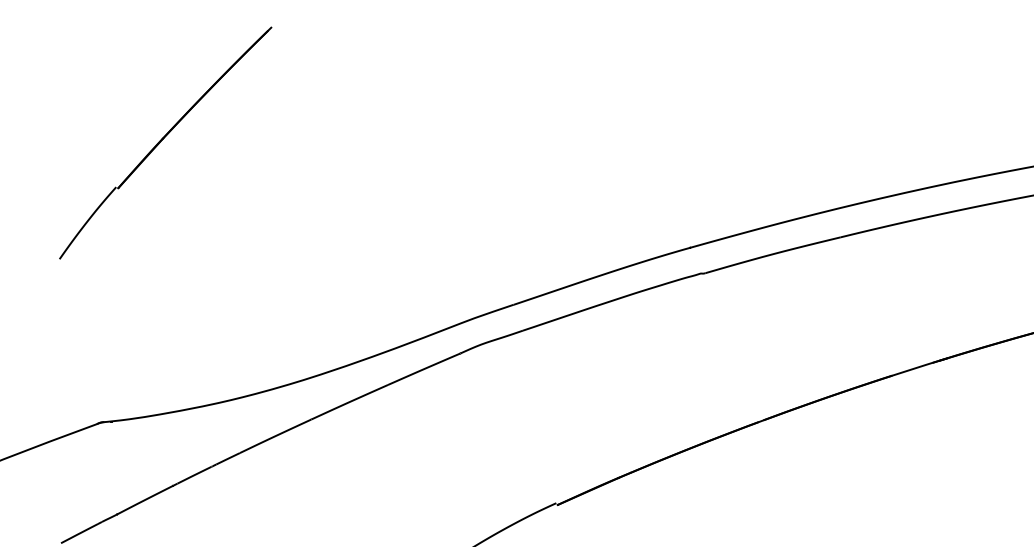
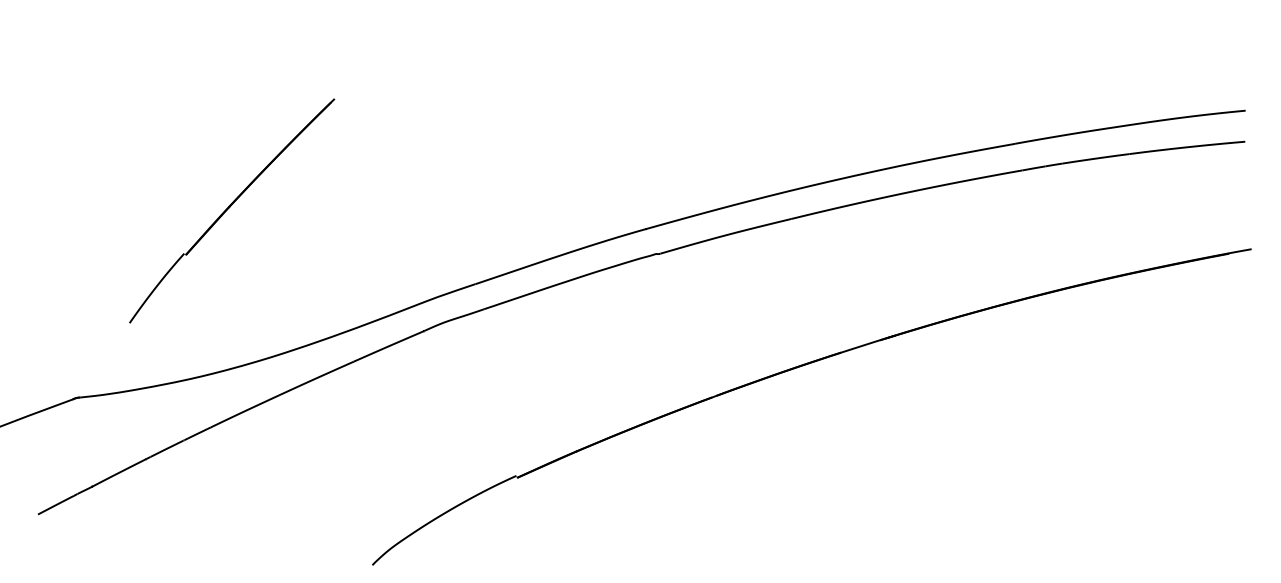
part: (166, 142) -> (232, 210), moved

